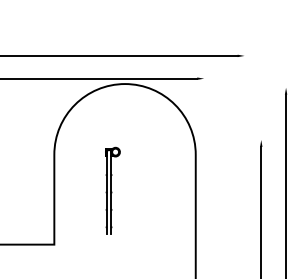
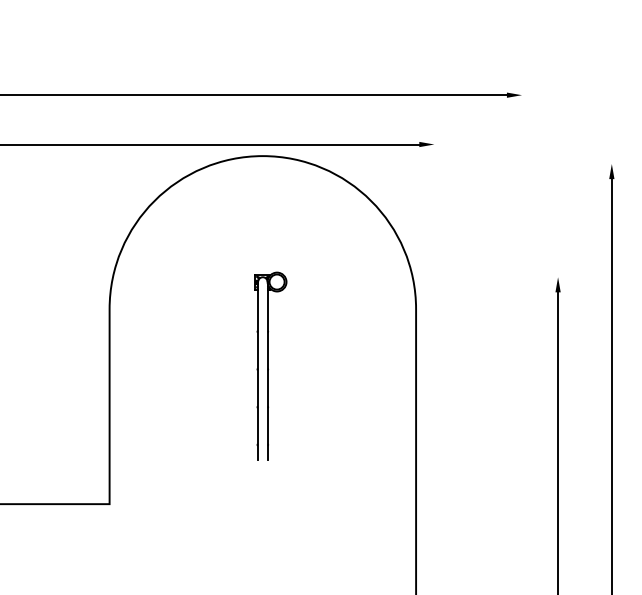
part: (112, 190) -> (270, 365), moved

